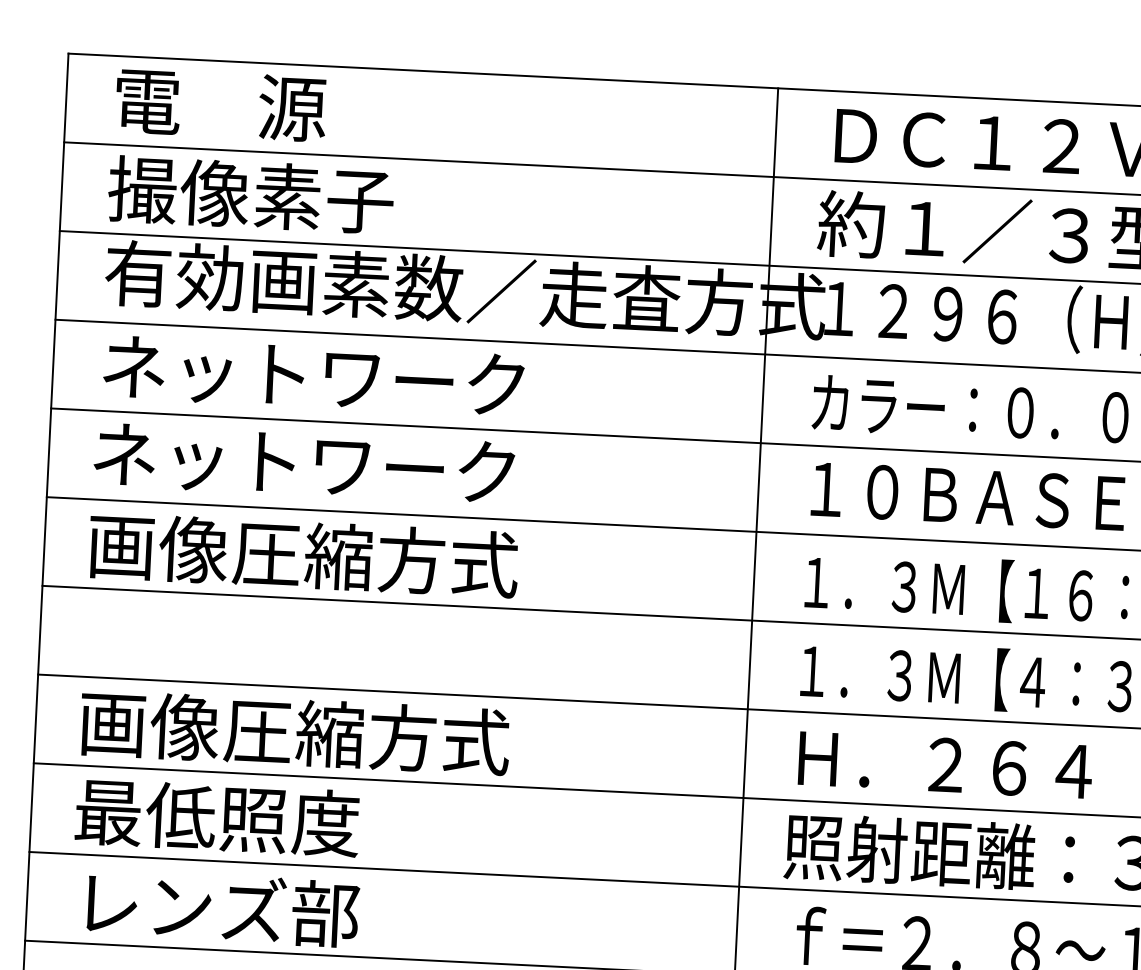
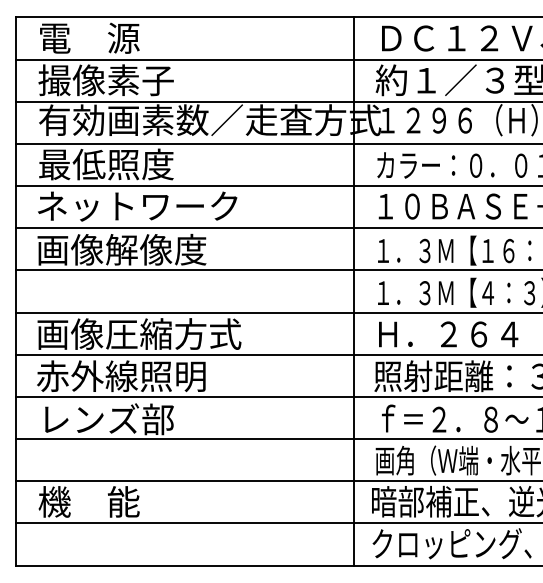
text: (312, 375) -> (139, 164), ネットワーク -> 最低照度
text: (375, 558) -> (173, 249), 画像圧縮方式 -> 画像解像度
text: (252, 819) -> (121, 376), 最低照度 -> 赤外線照明

